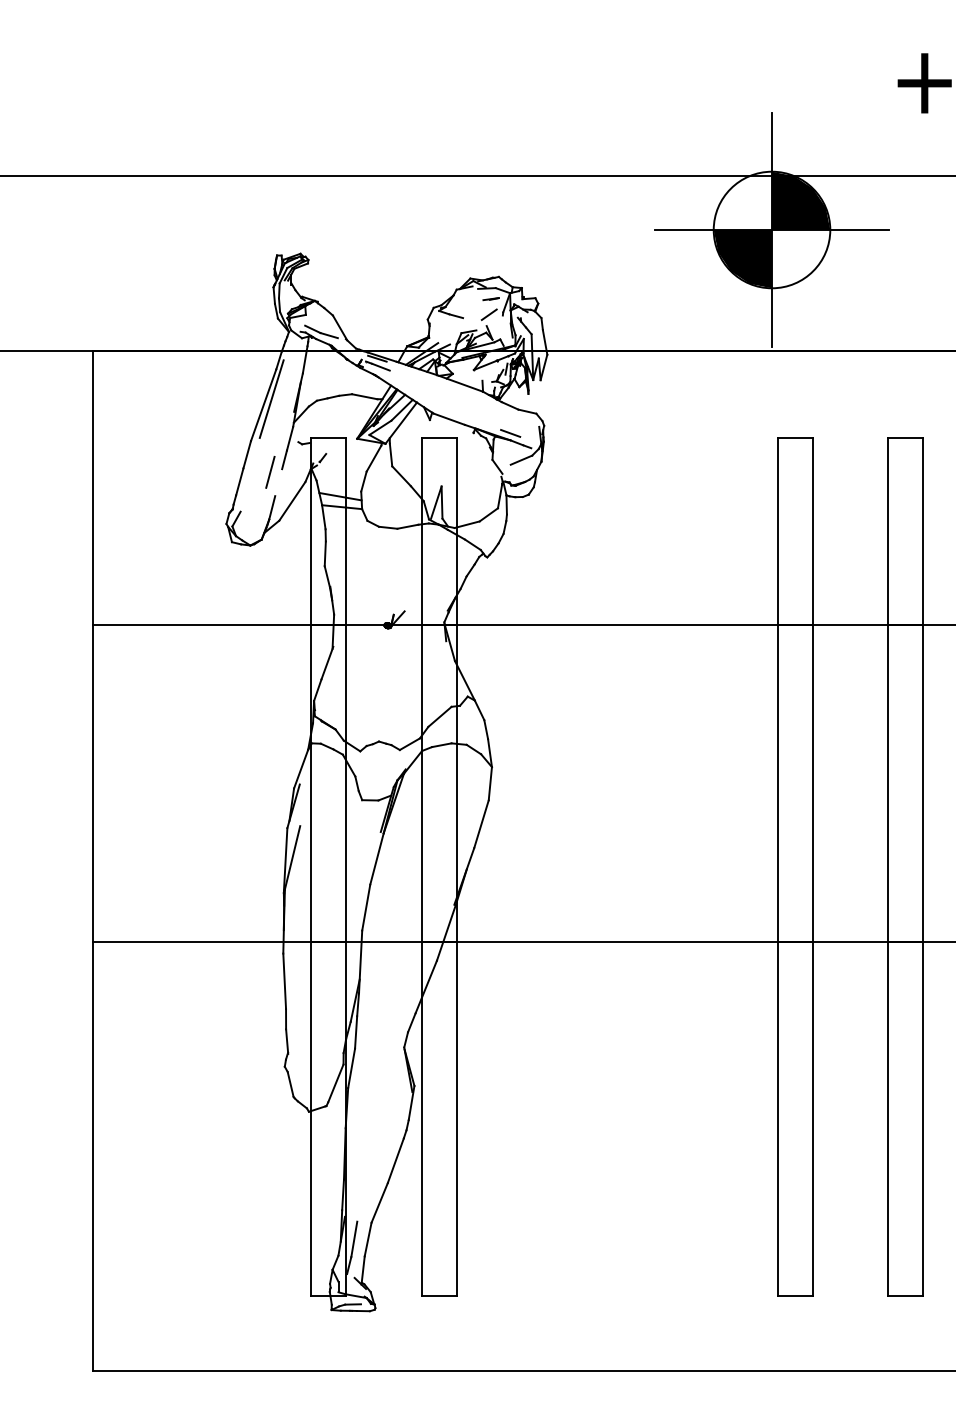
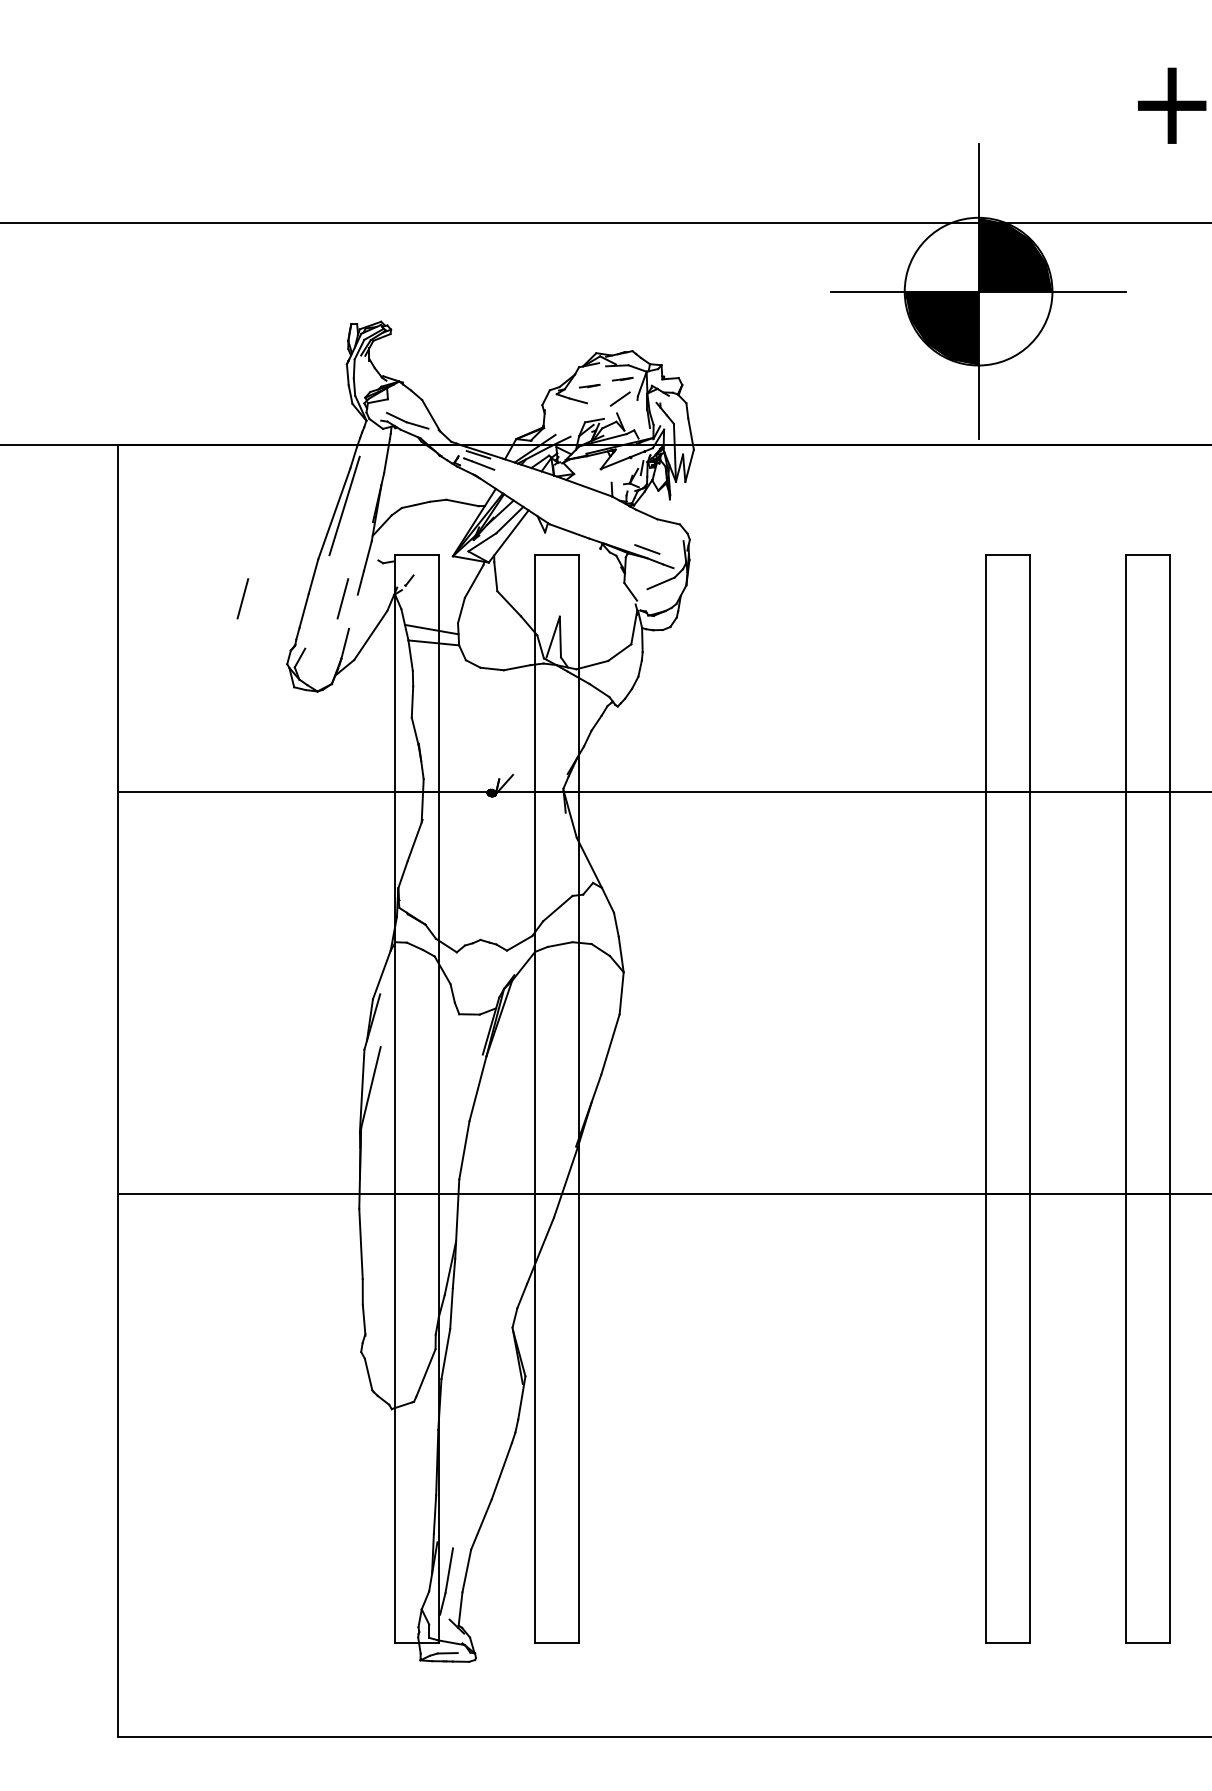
line: (464, 304) -> (589, 385), added
line: (191, 472) -> (242, 598), added

